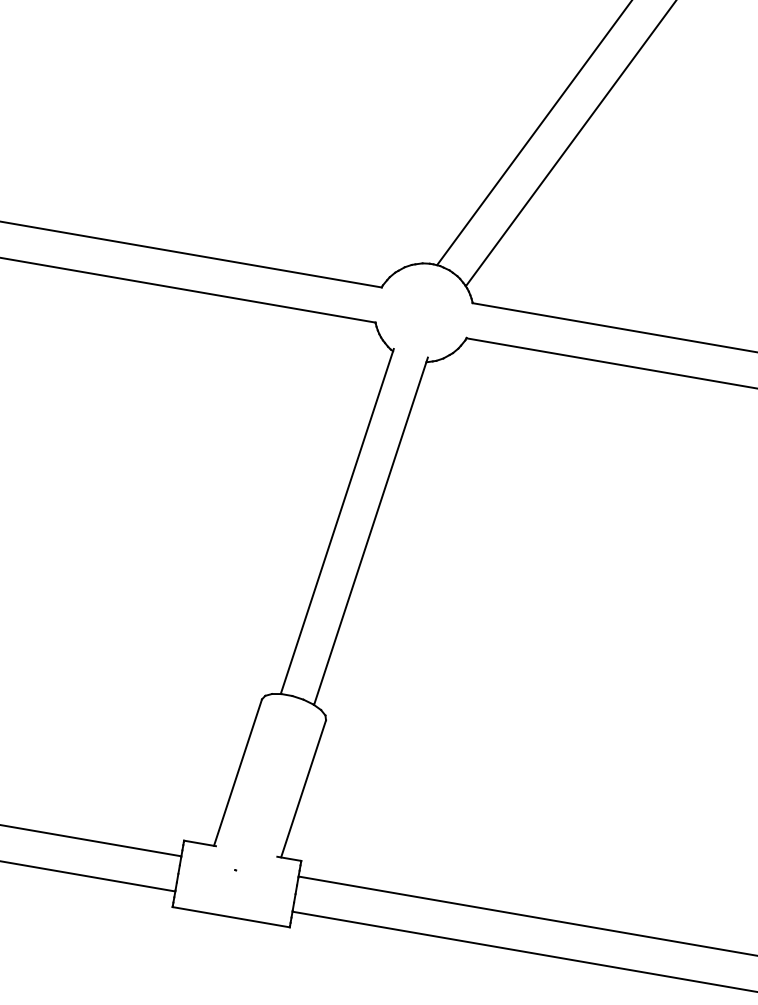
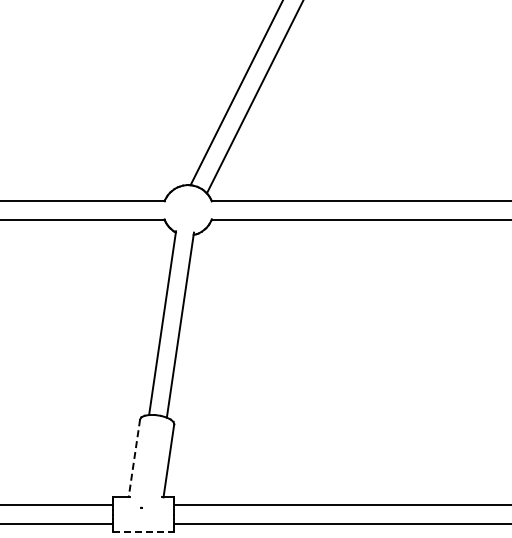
line: (238, 772) -> (134, 458), solid -> dashed
line: (233, 916) -> (144, 531), solid -> dashed

